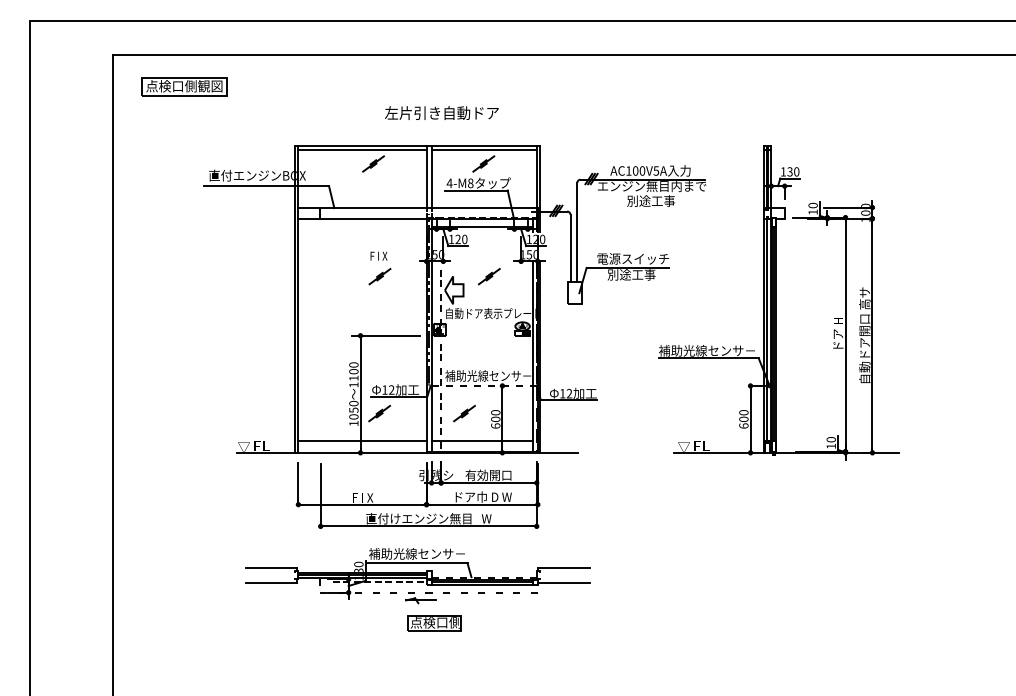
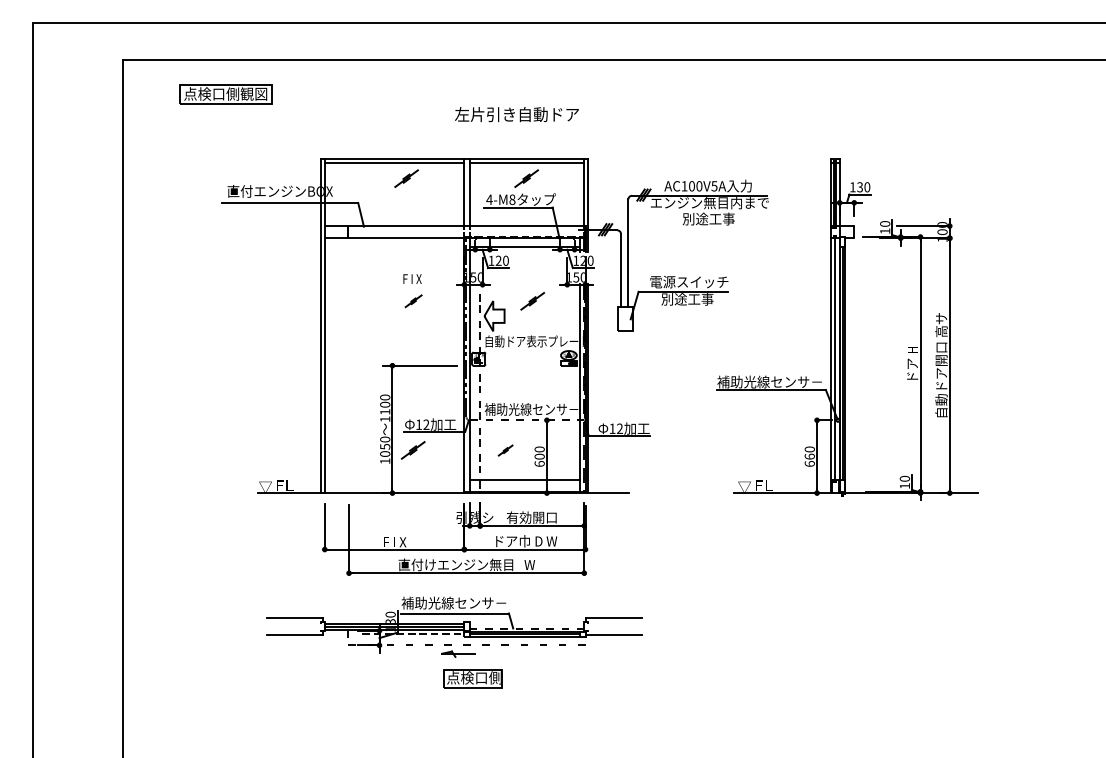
part: (184, 86) -> (225, 94), moved
text: (441, 112) -> (516, 113), moved
part: (379, 276) -> (413, 301), size x0.7
part: (464, 413) -> (505, 450), size x0.6
text: (743, 418) -> (809, 455), 600 -> 660
line: (362, 440) -> (394, 479), removed

